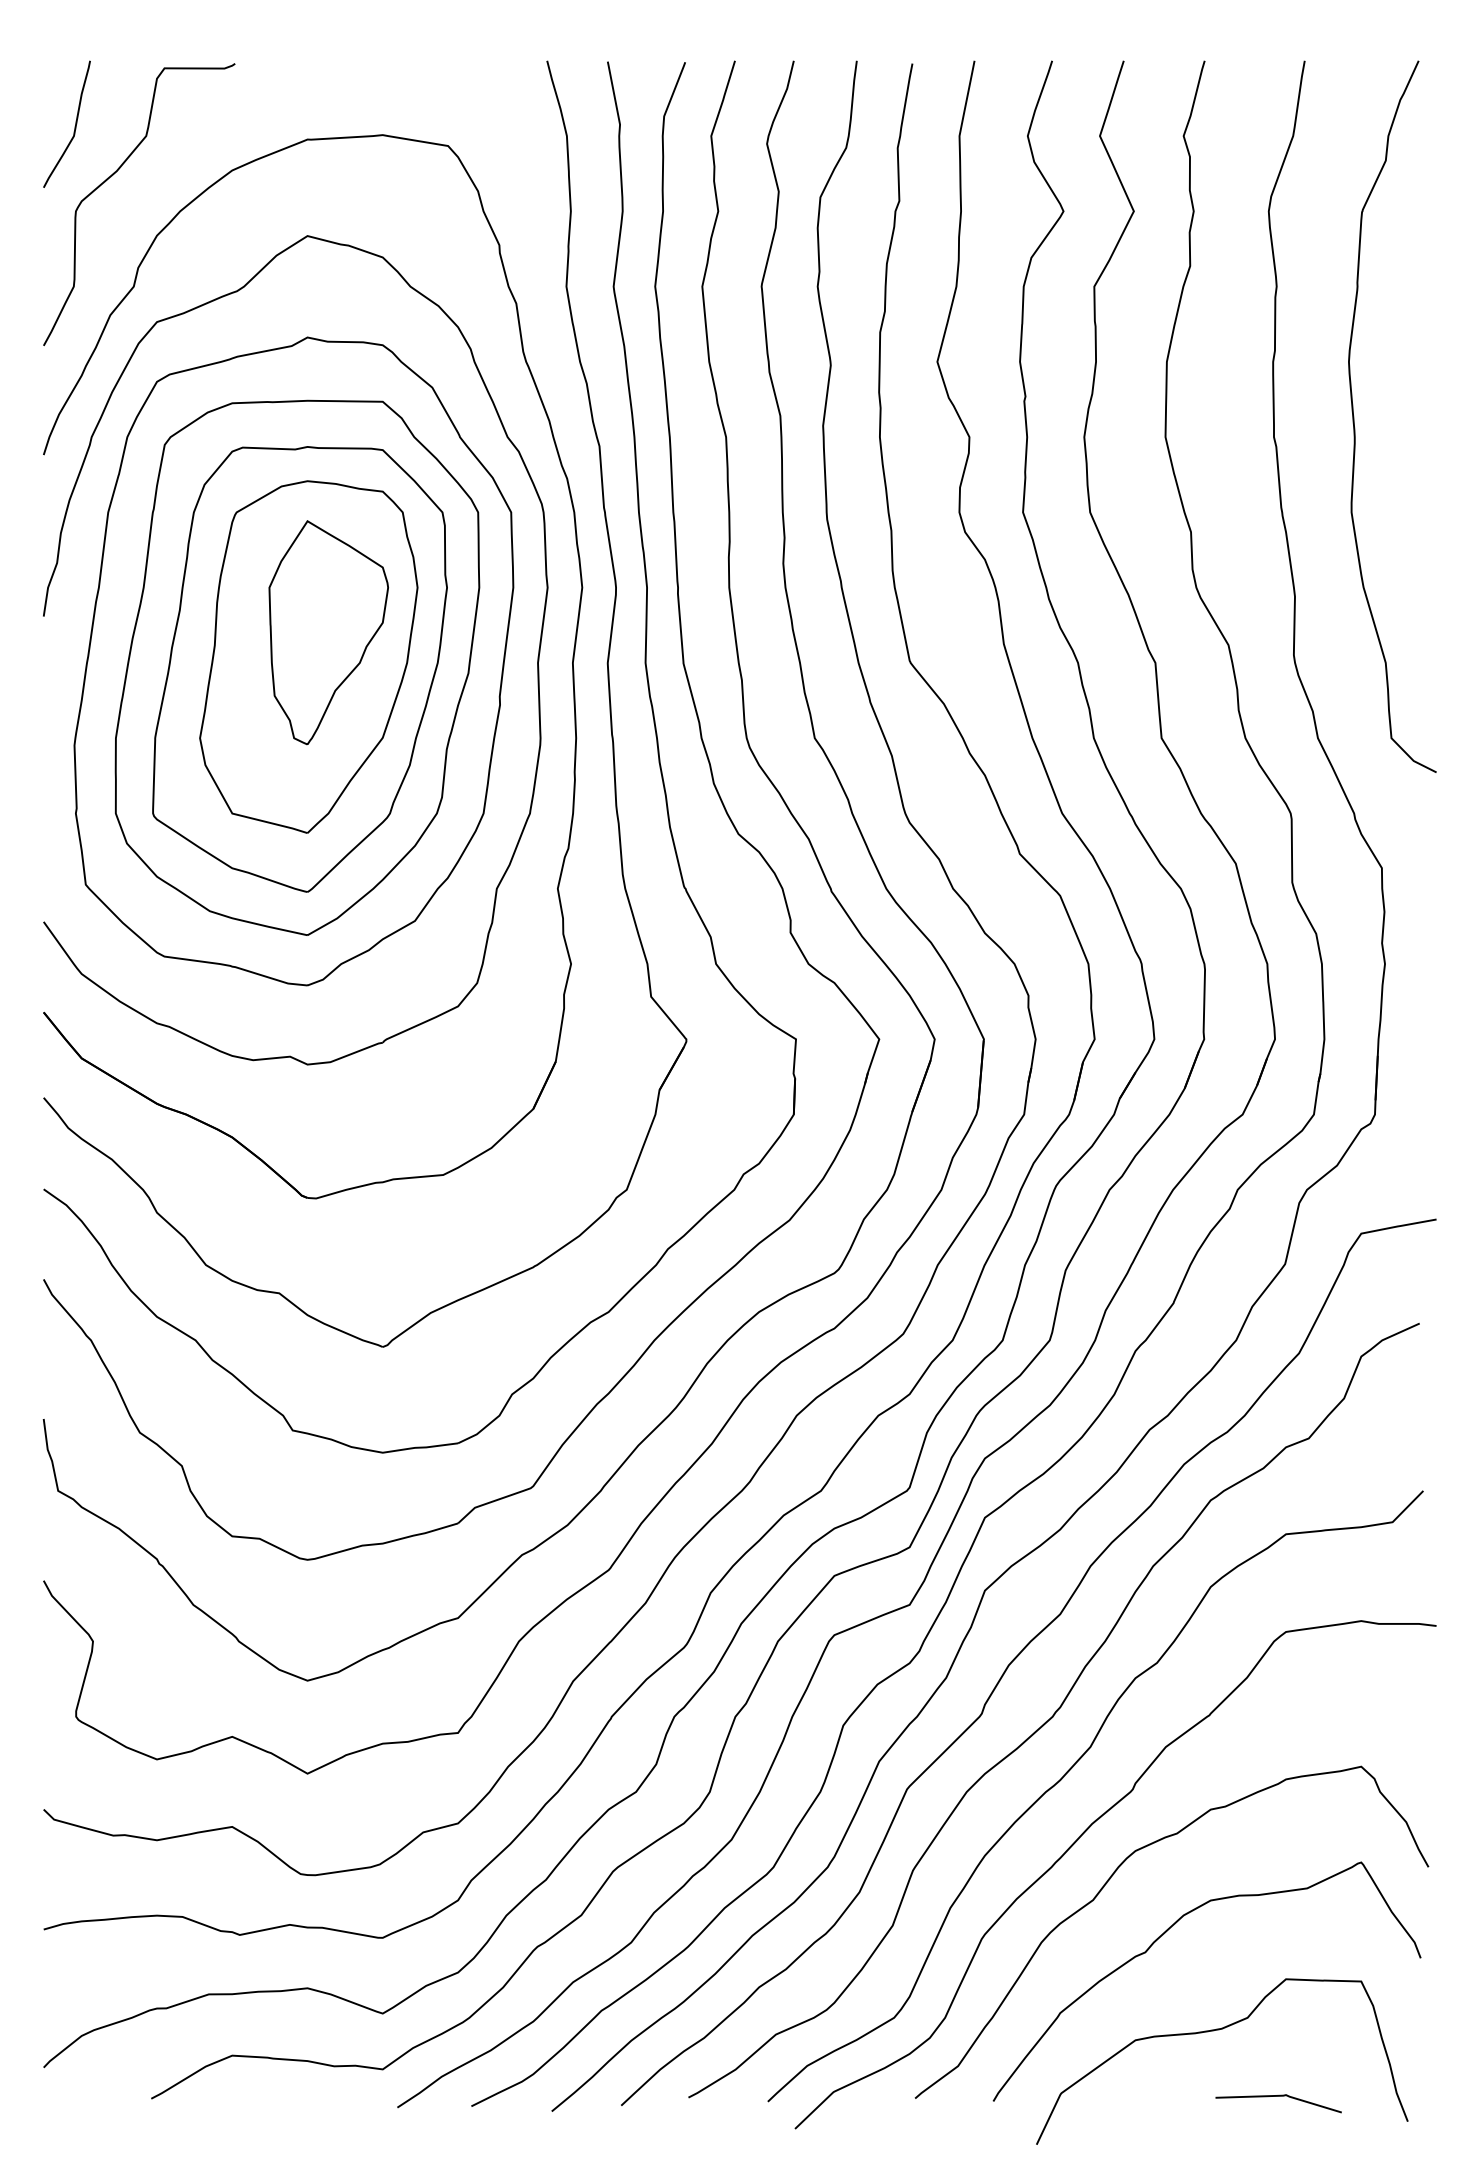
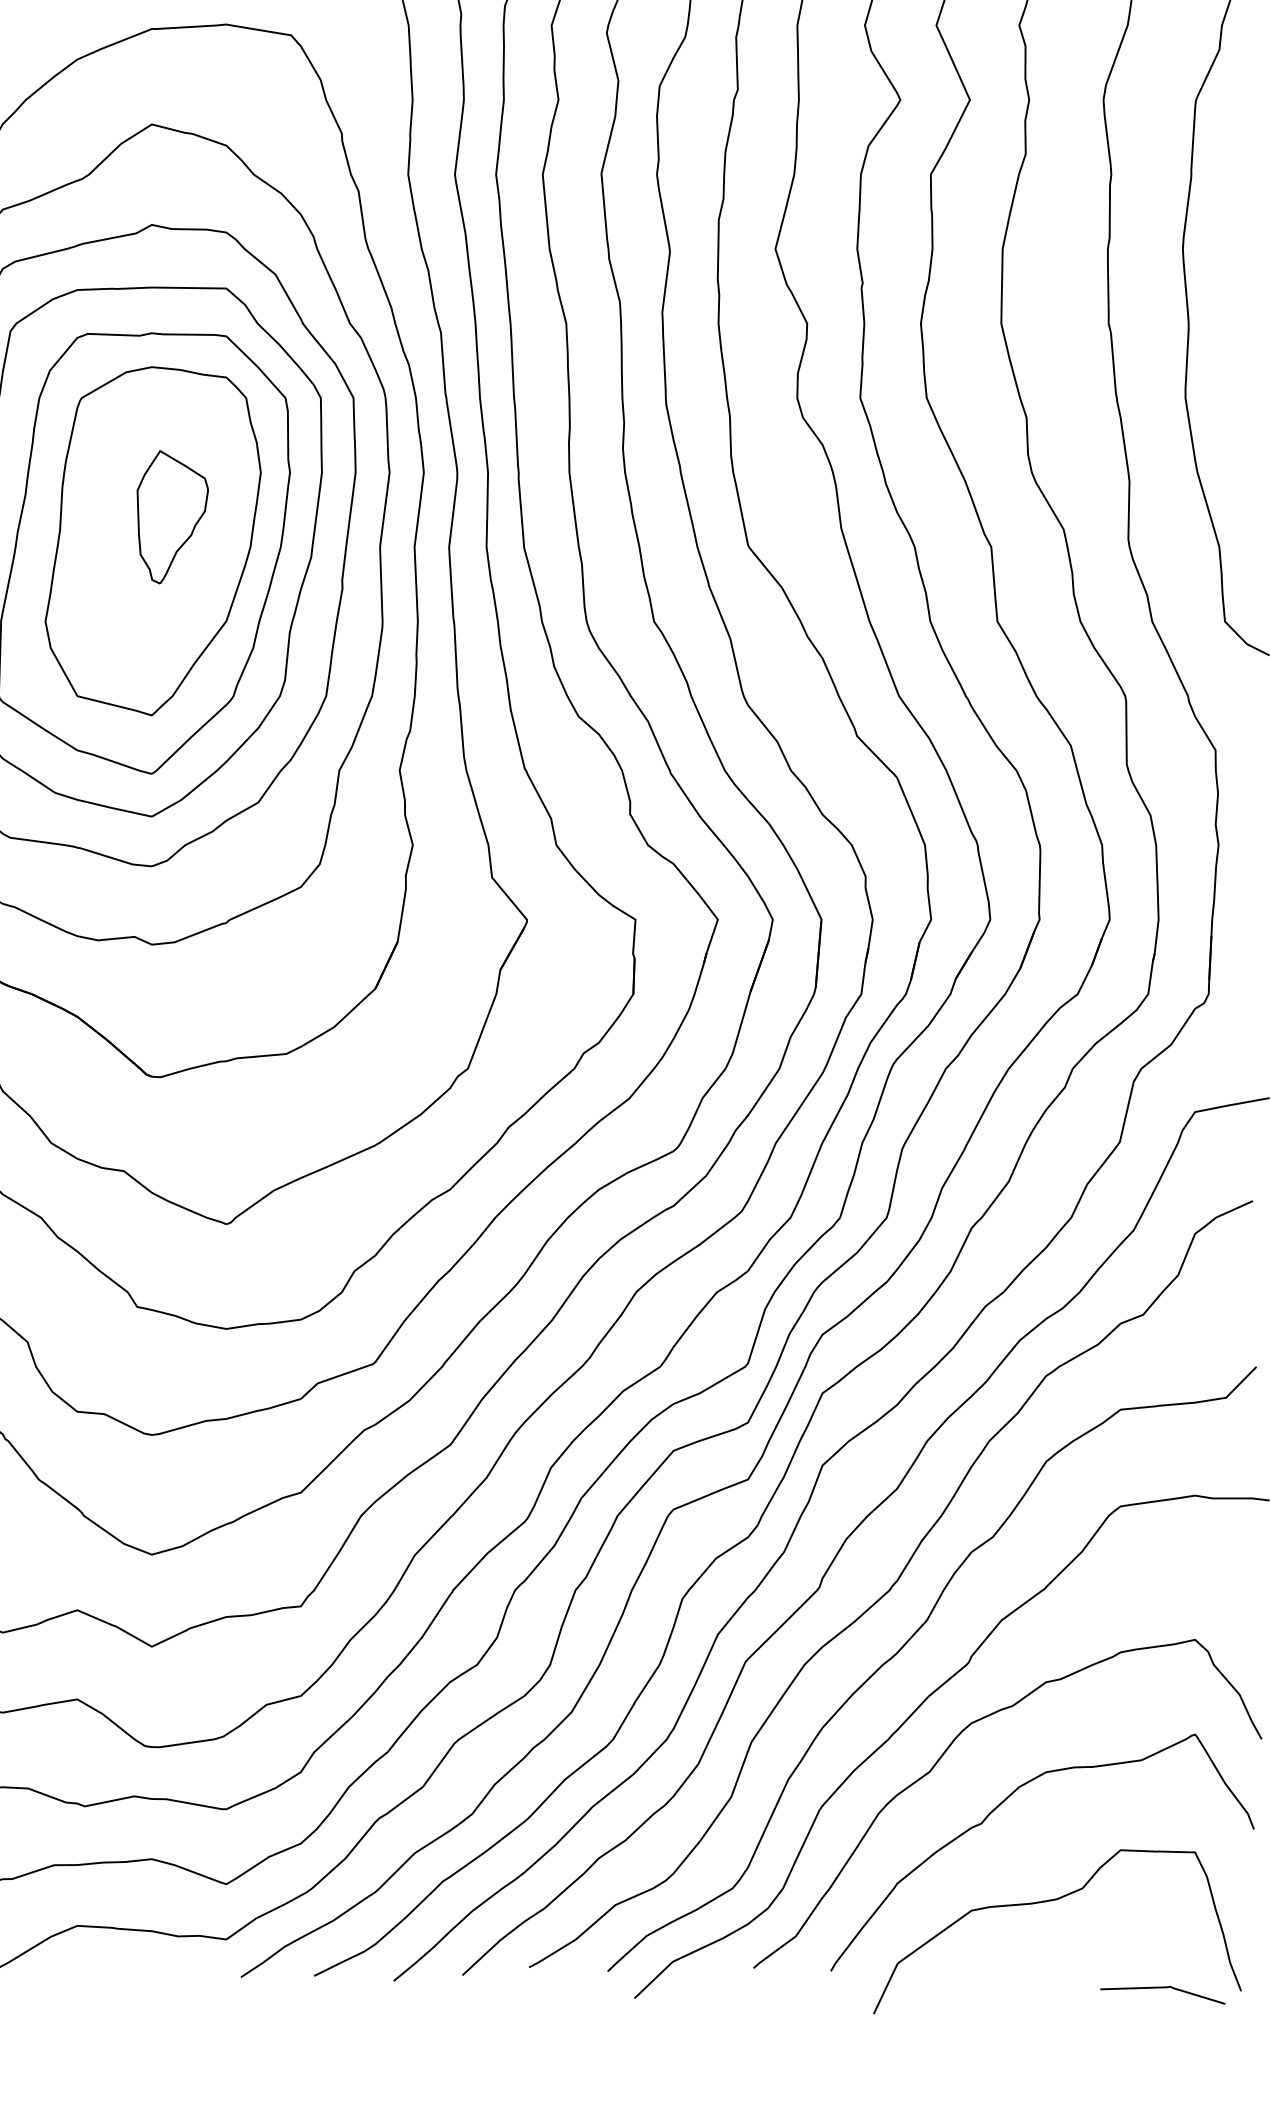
part: (328, 632) -> (172, 516), size x0.6
line: (1278, 2096) -> (1162, 1988), moved

